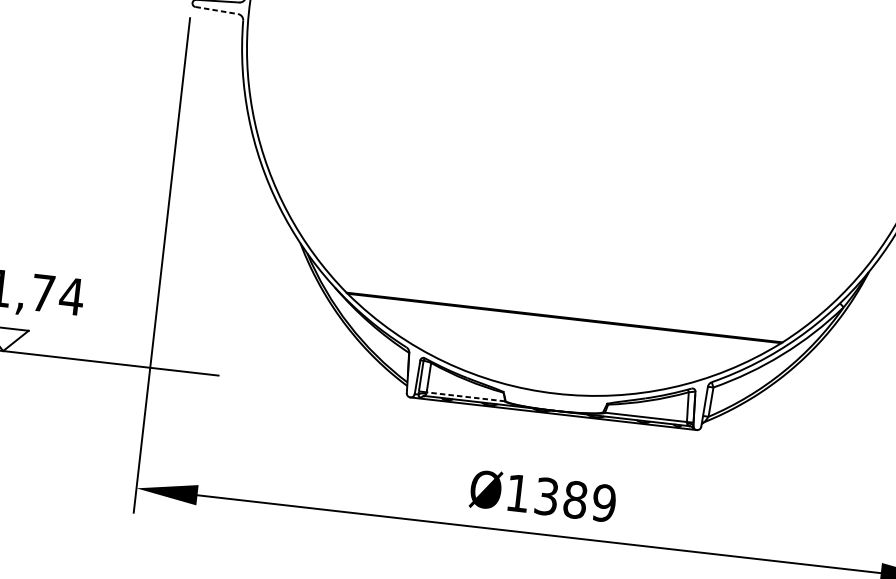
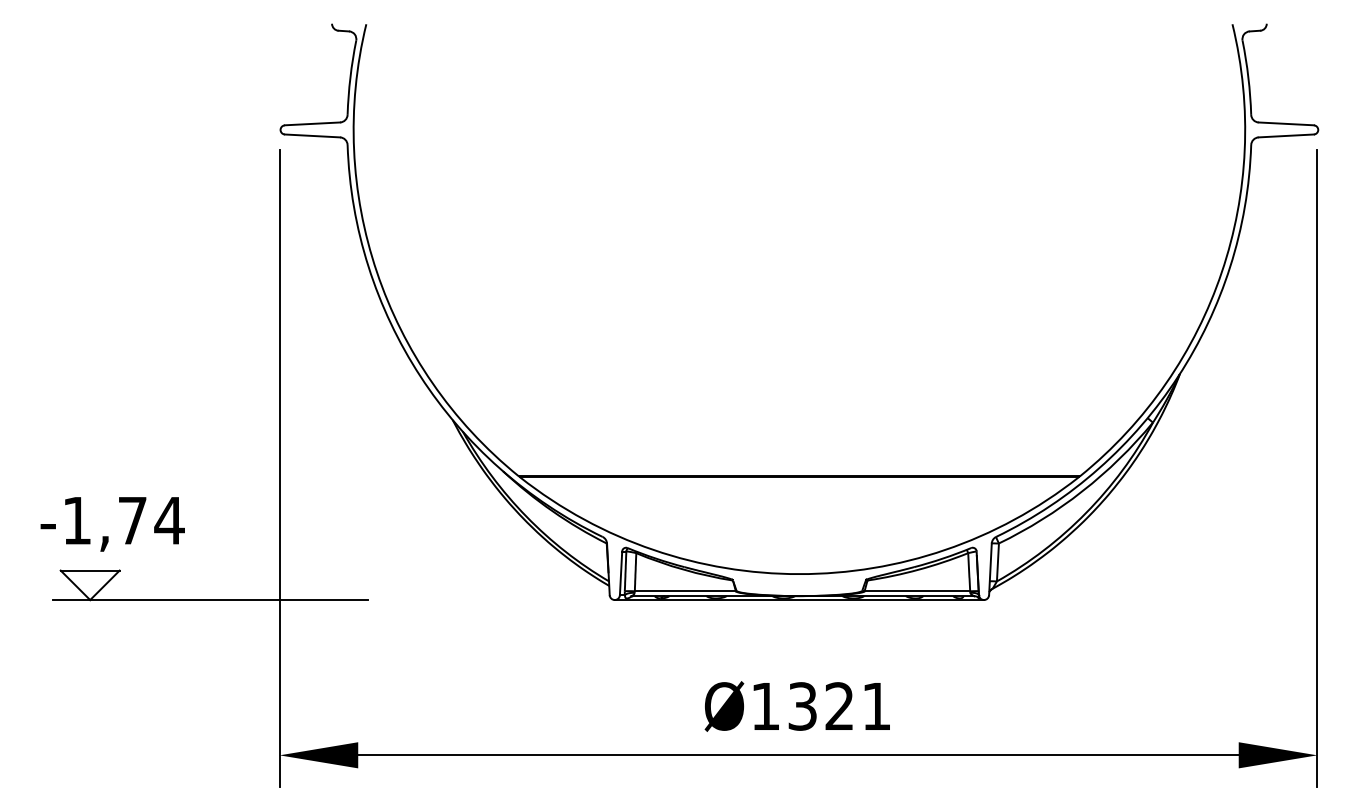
line: (216, 10) -> (312, 135), dashed -> solid
line: (465, 397) -> (685, 591), dashed -> solid
text: (590, 501) -> (858, 706), Ø1389 -> Ø1321

